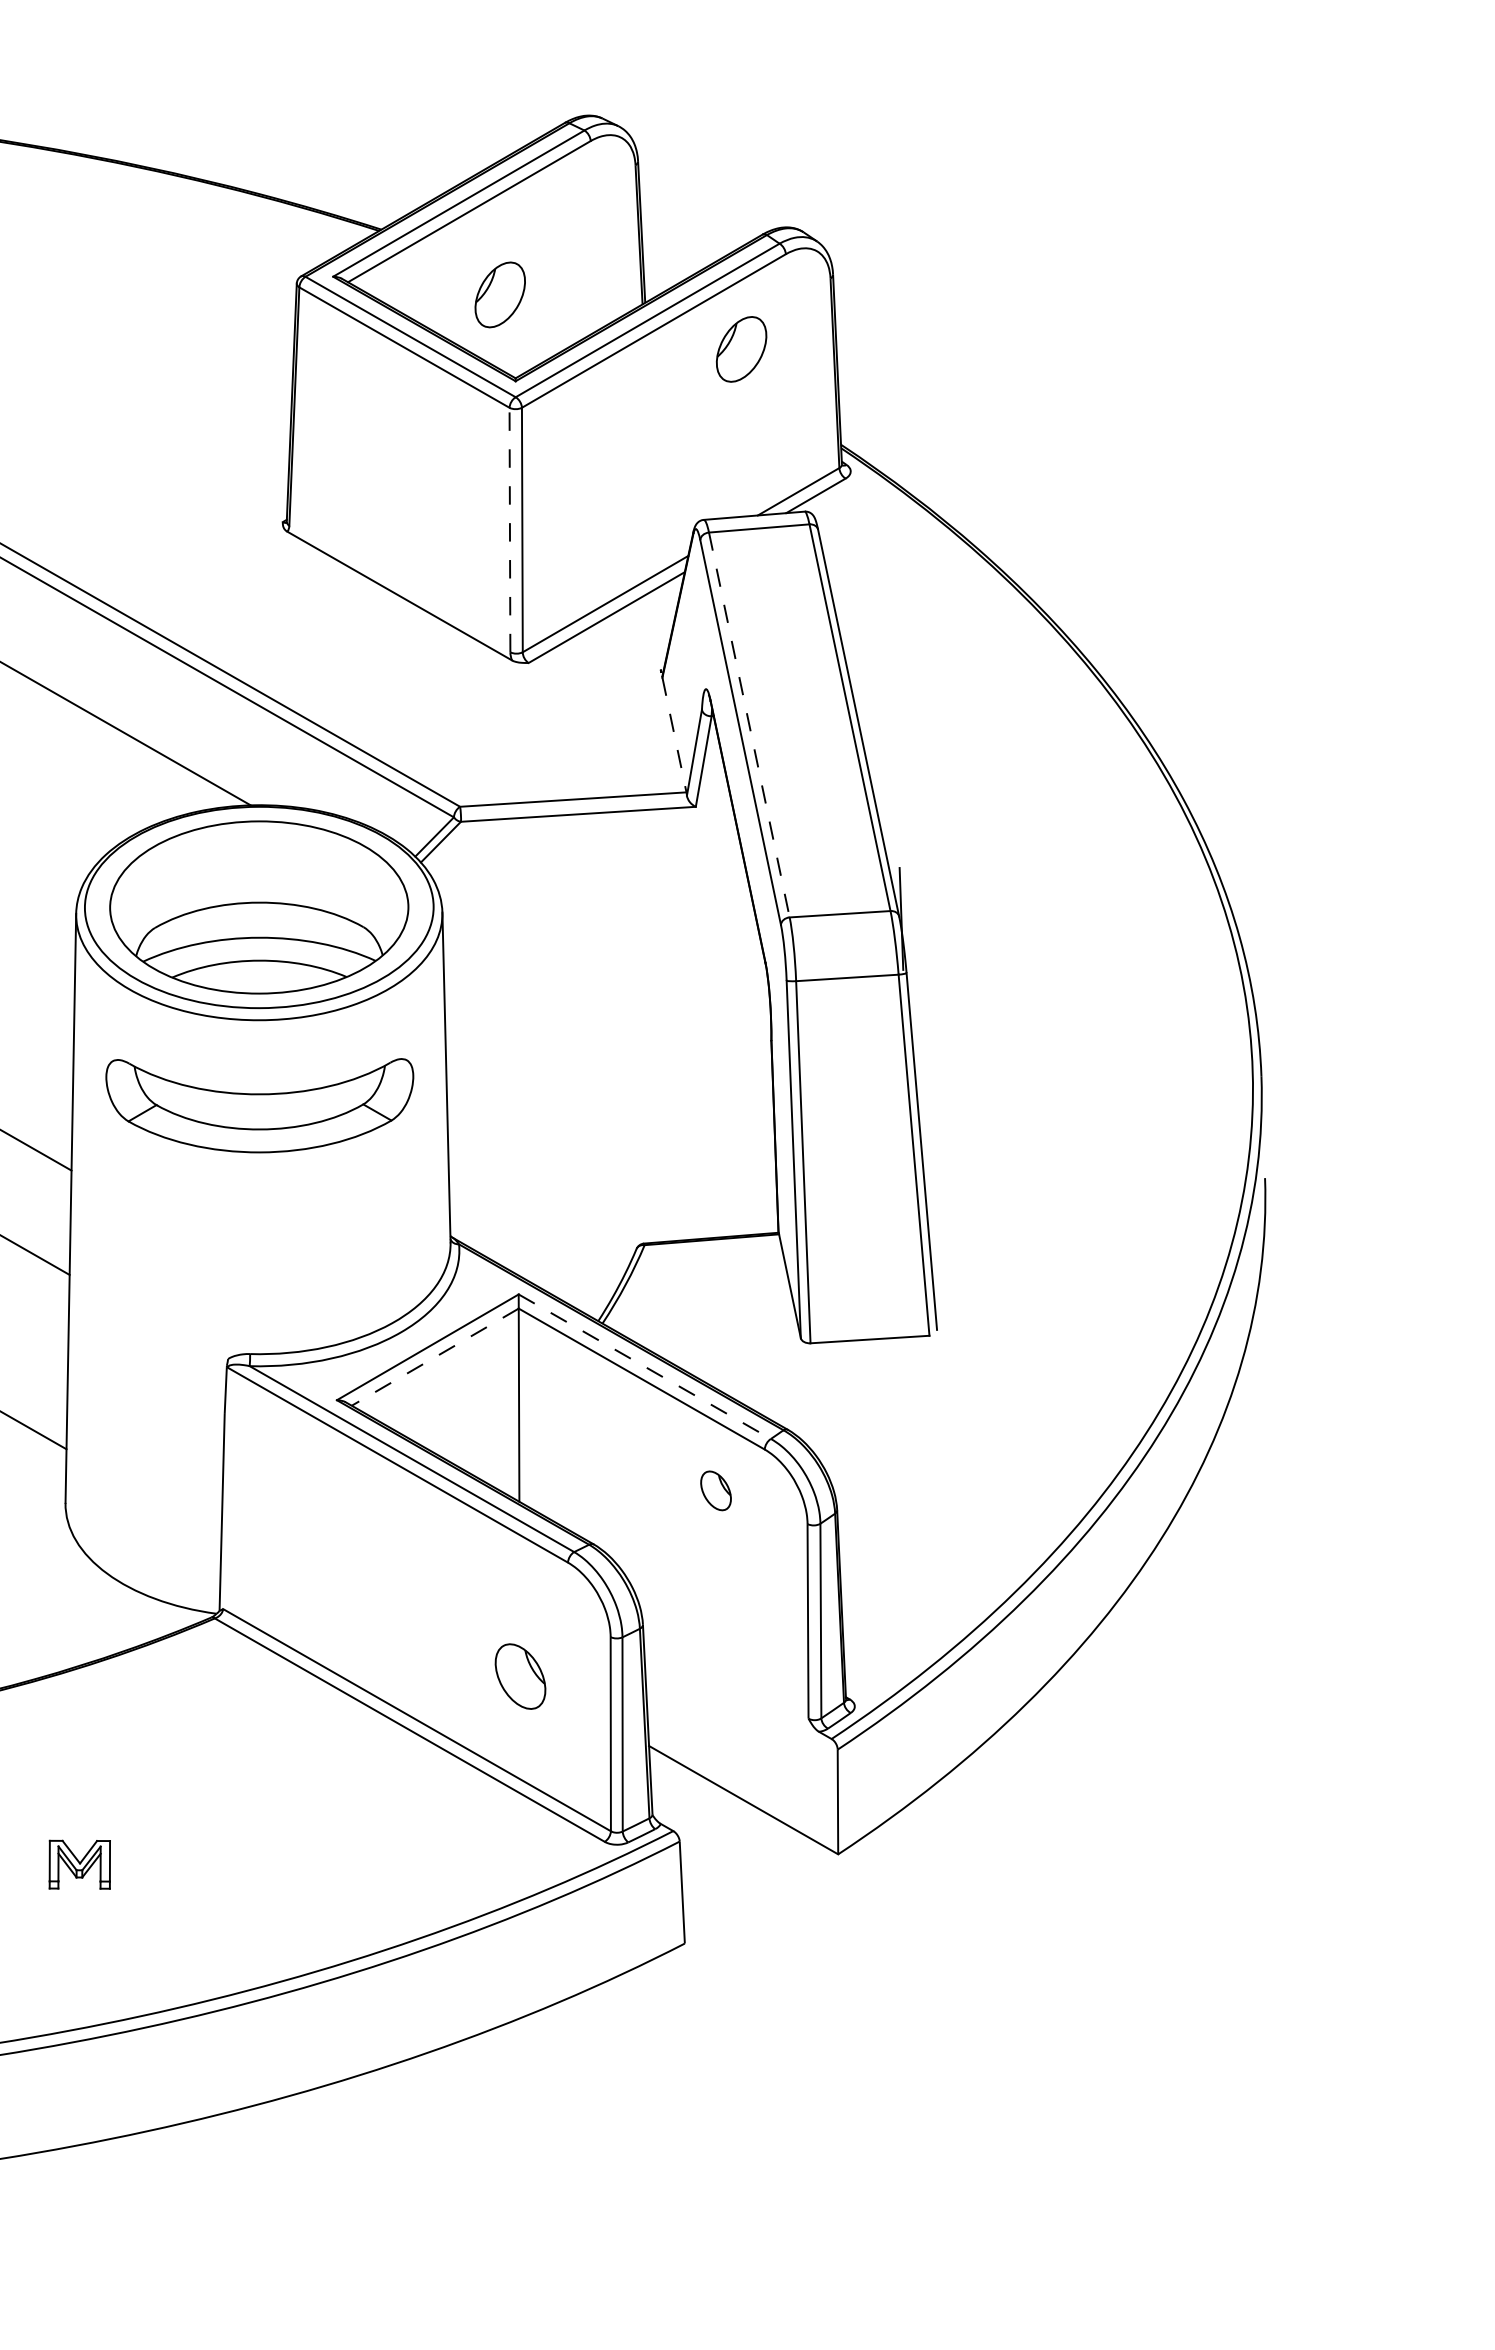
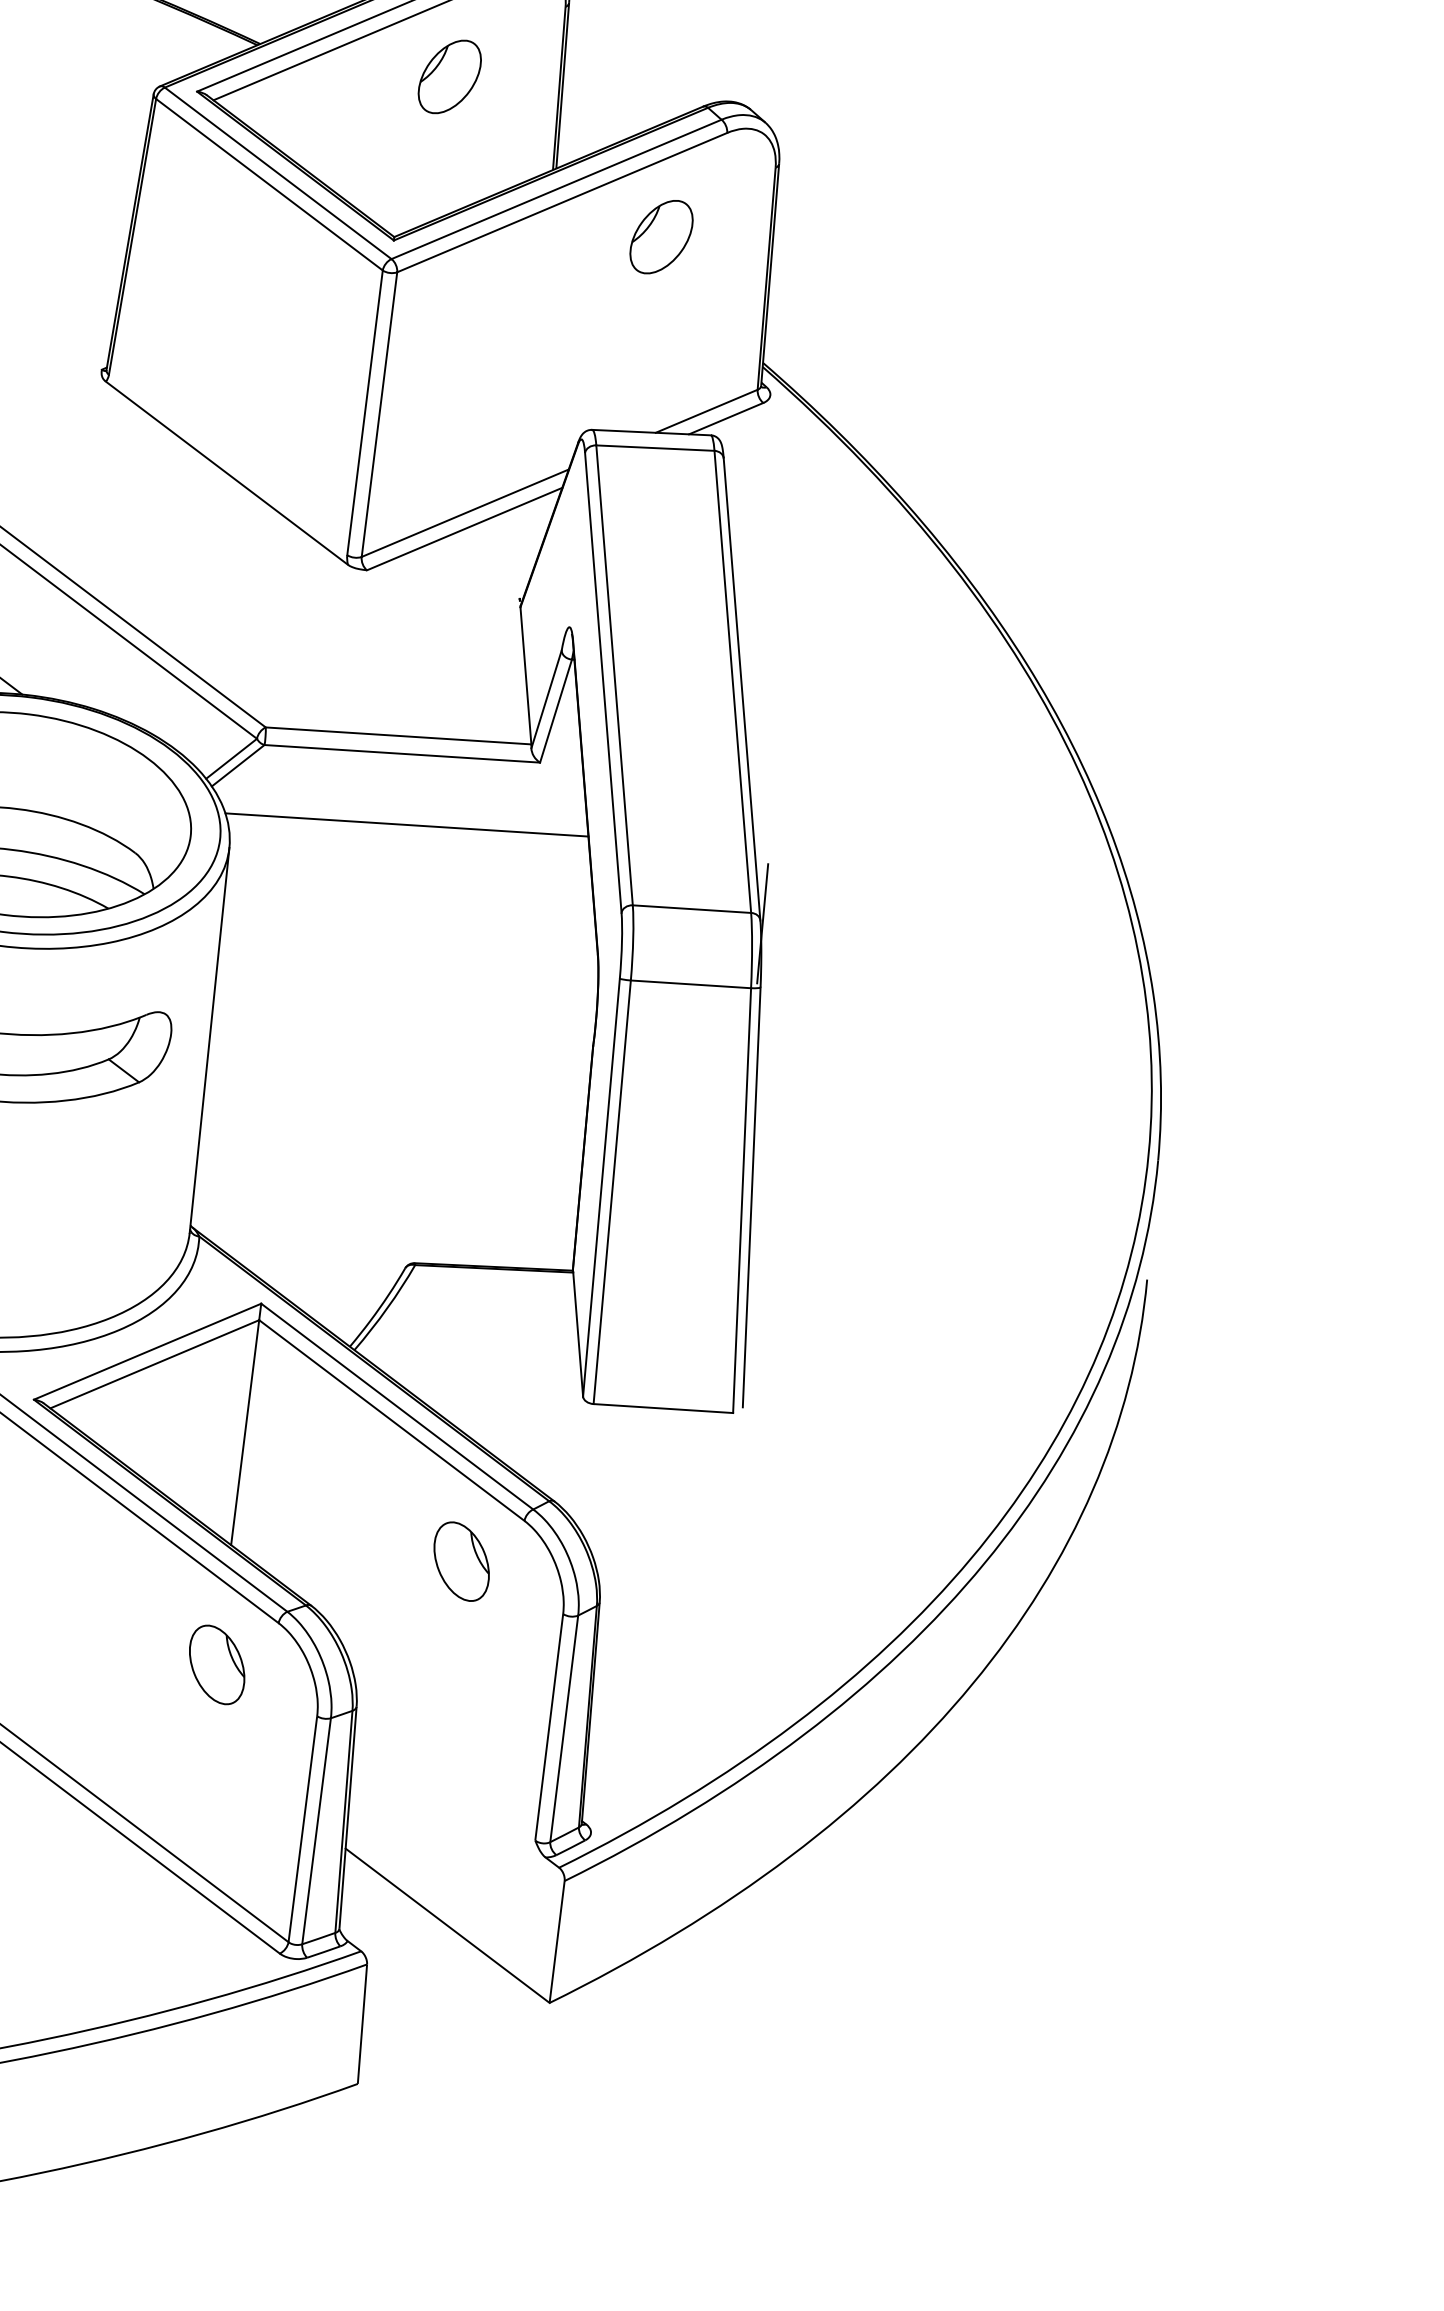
part: (499, 294) -> (449, 76), moved
line: (509, 529) -> (364, 412), dashed -> solid
line: (749, 725) -> (614, 675), dashed -> solid
line: (674, 735) -> (525, 676), dashed -> solid
line: (589, 873) -> (406, 824), added
line: (435, 1357) -> (155, 1364), dashed -> solid
line: (645, 1366) -> (398, 1406), dashed -> solid
part: (715, 1490) -> (461, 1561), size x1.67
part: (520, 1676) -> (217, 1664), moved

